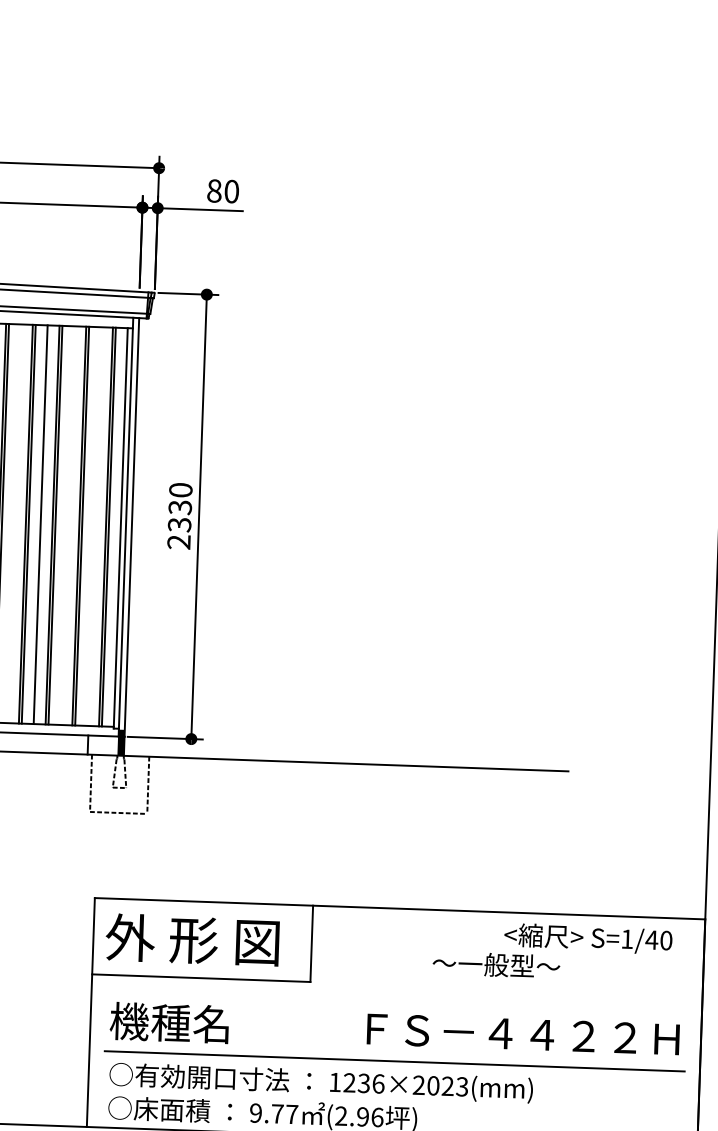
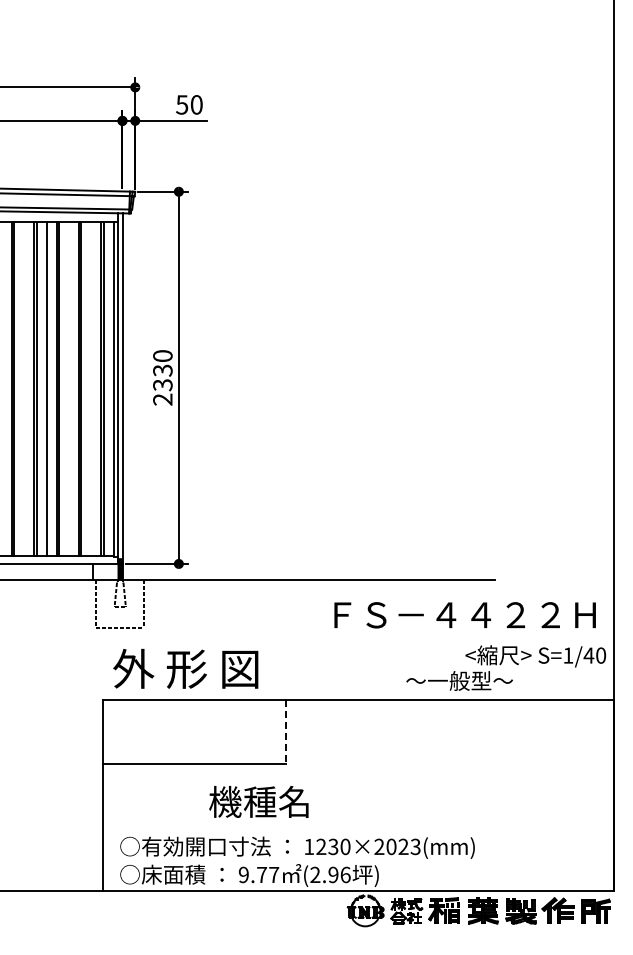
text: (214, 190) -> (182, 104), 80 -> 50
text: (192, 939) -> (185, 668), moved
line: (311, 943) -> (285, 731), solid -> dashed
text: (552, 950) -> (506, 667), moved
text: (169, 1022) -> (258, 801), moved
text: (522, 1034) -> (464, 615), moved
line: (394, 1061) -> (358, 827), removed
text: (378, 1083) -> (345, 846), 1236×2023(mm) -> 1230×2023(mm)

